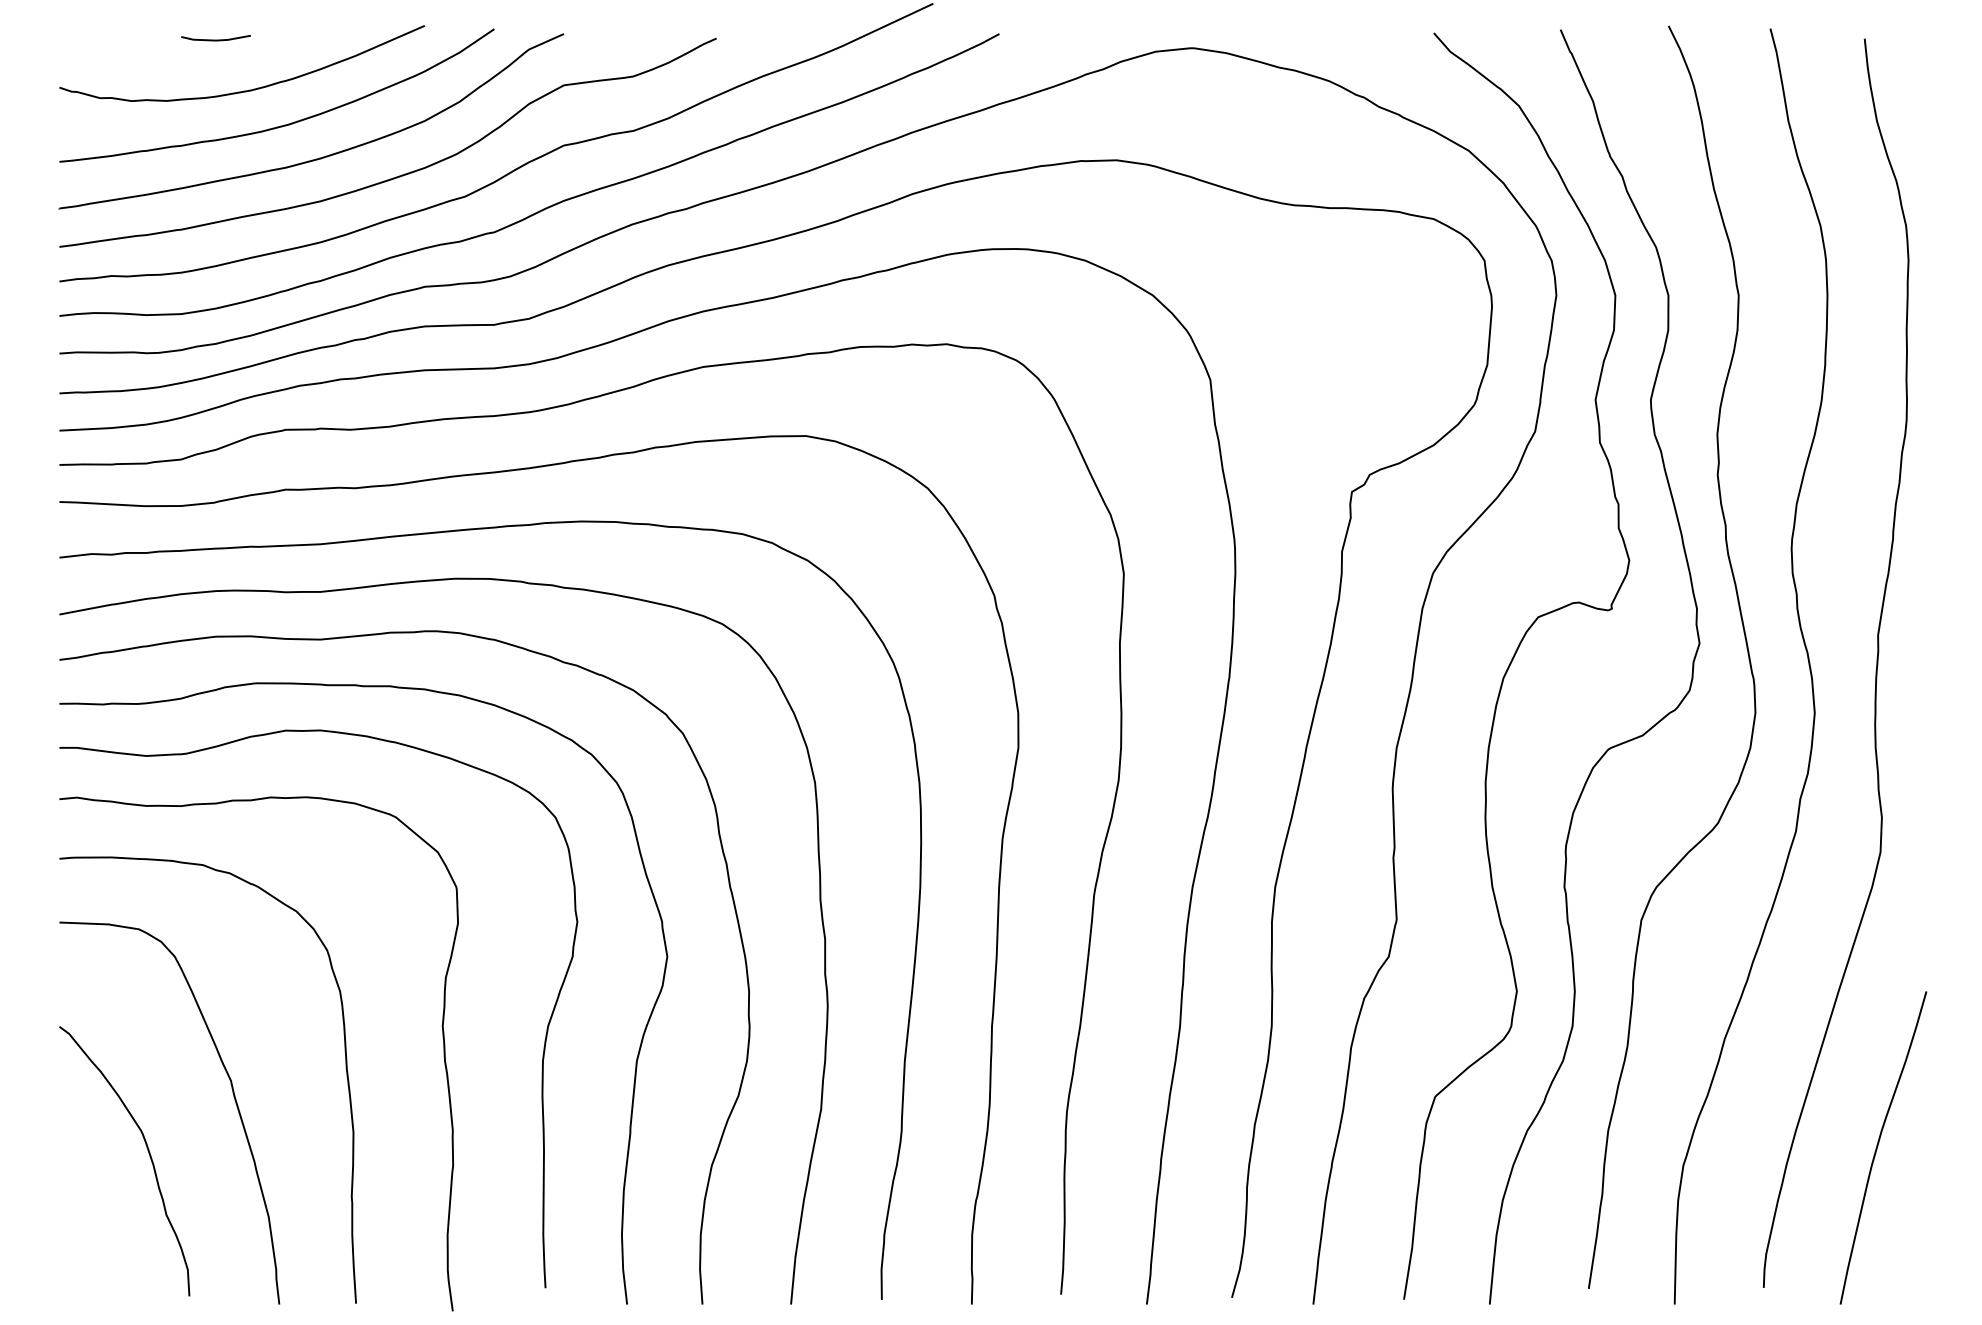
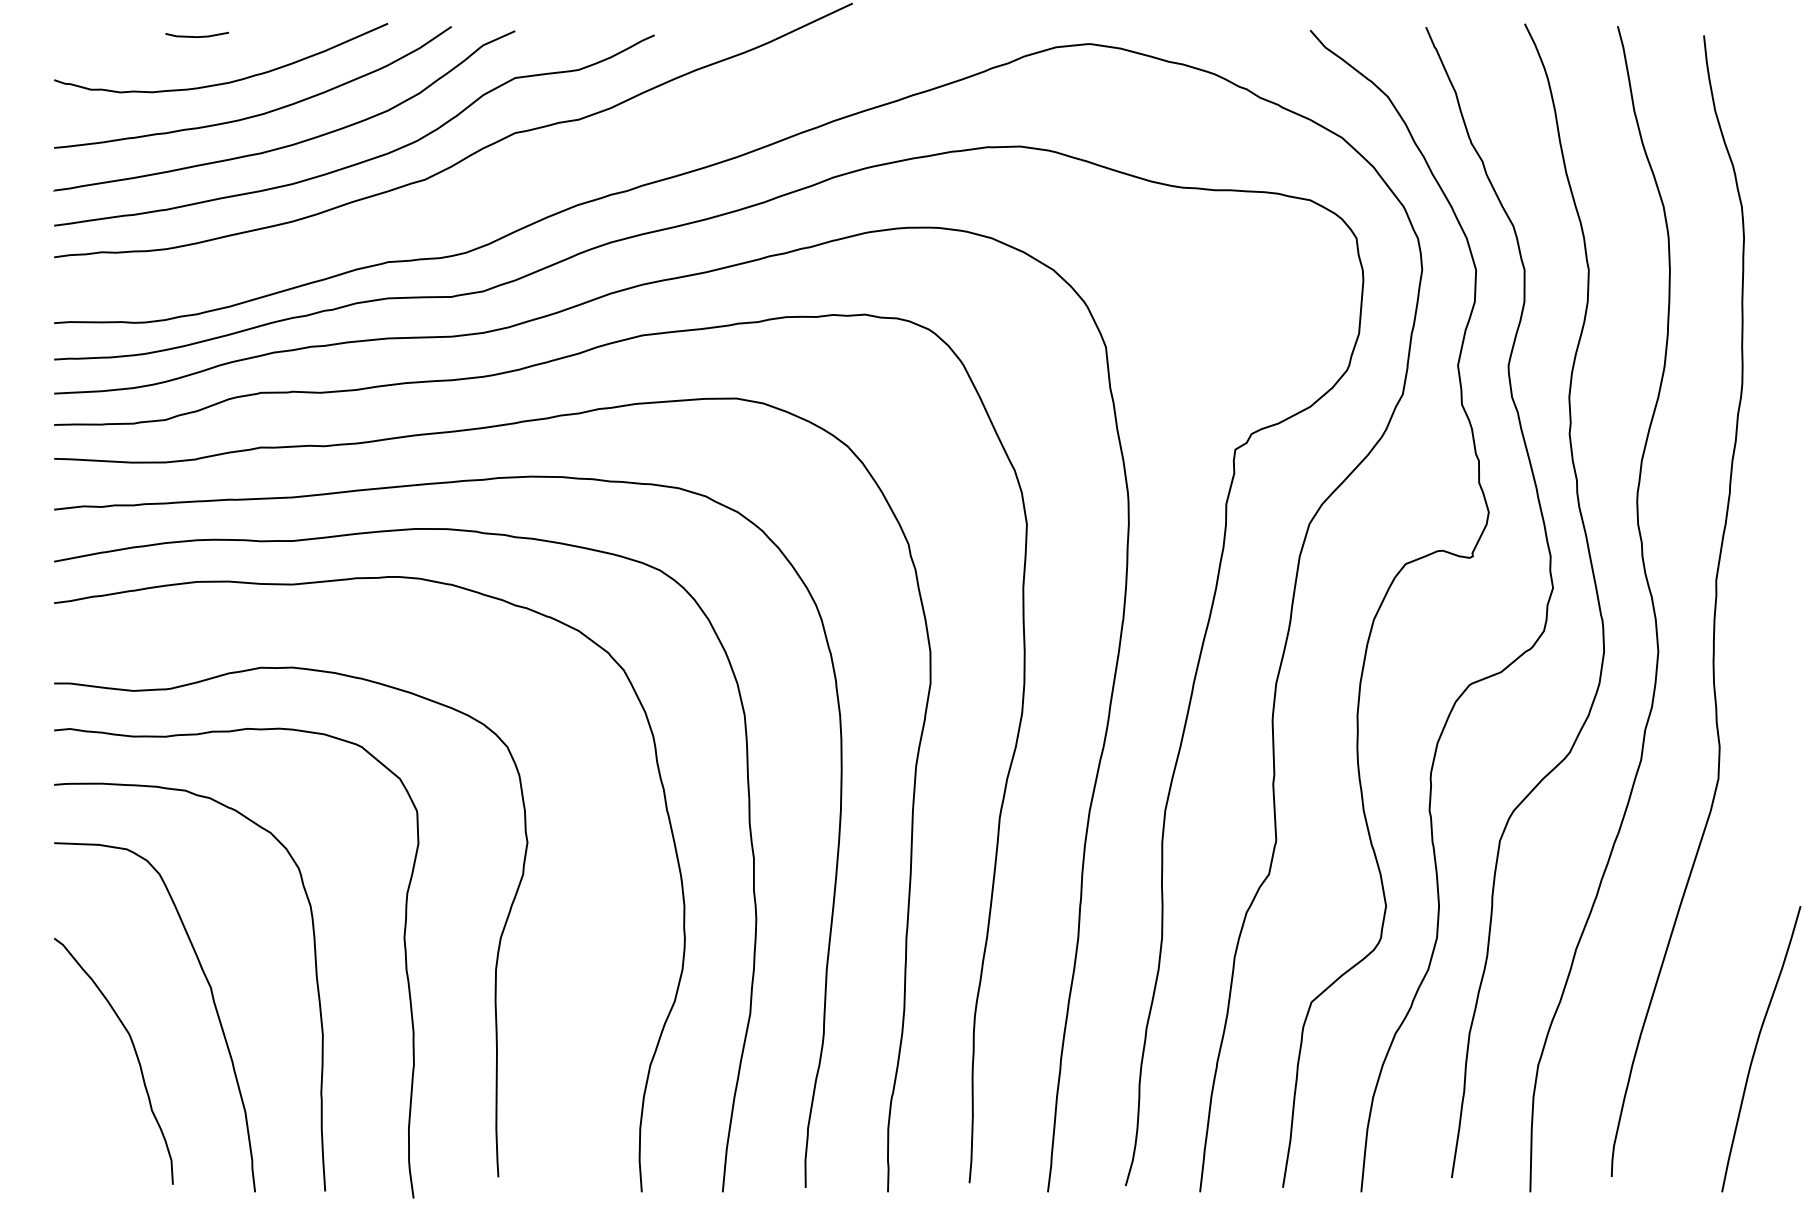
curve: (545, 207) -> (498, 189), removed
curve: (636, 1057) -> (581, 966), removed
curve: (1878, 1146) -> (1756, 1047), moved

